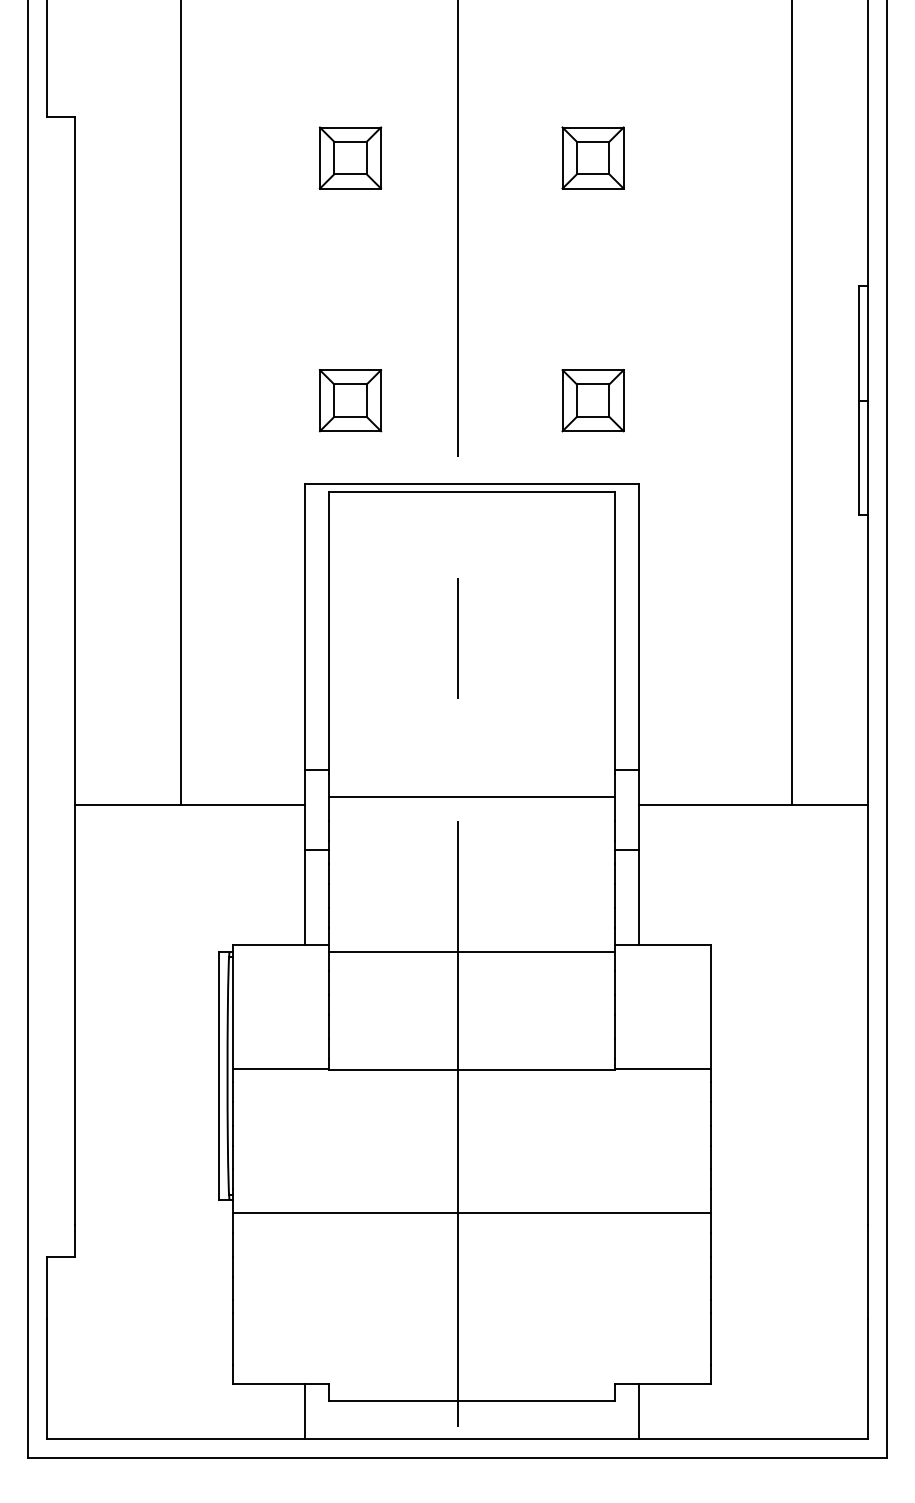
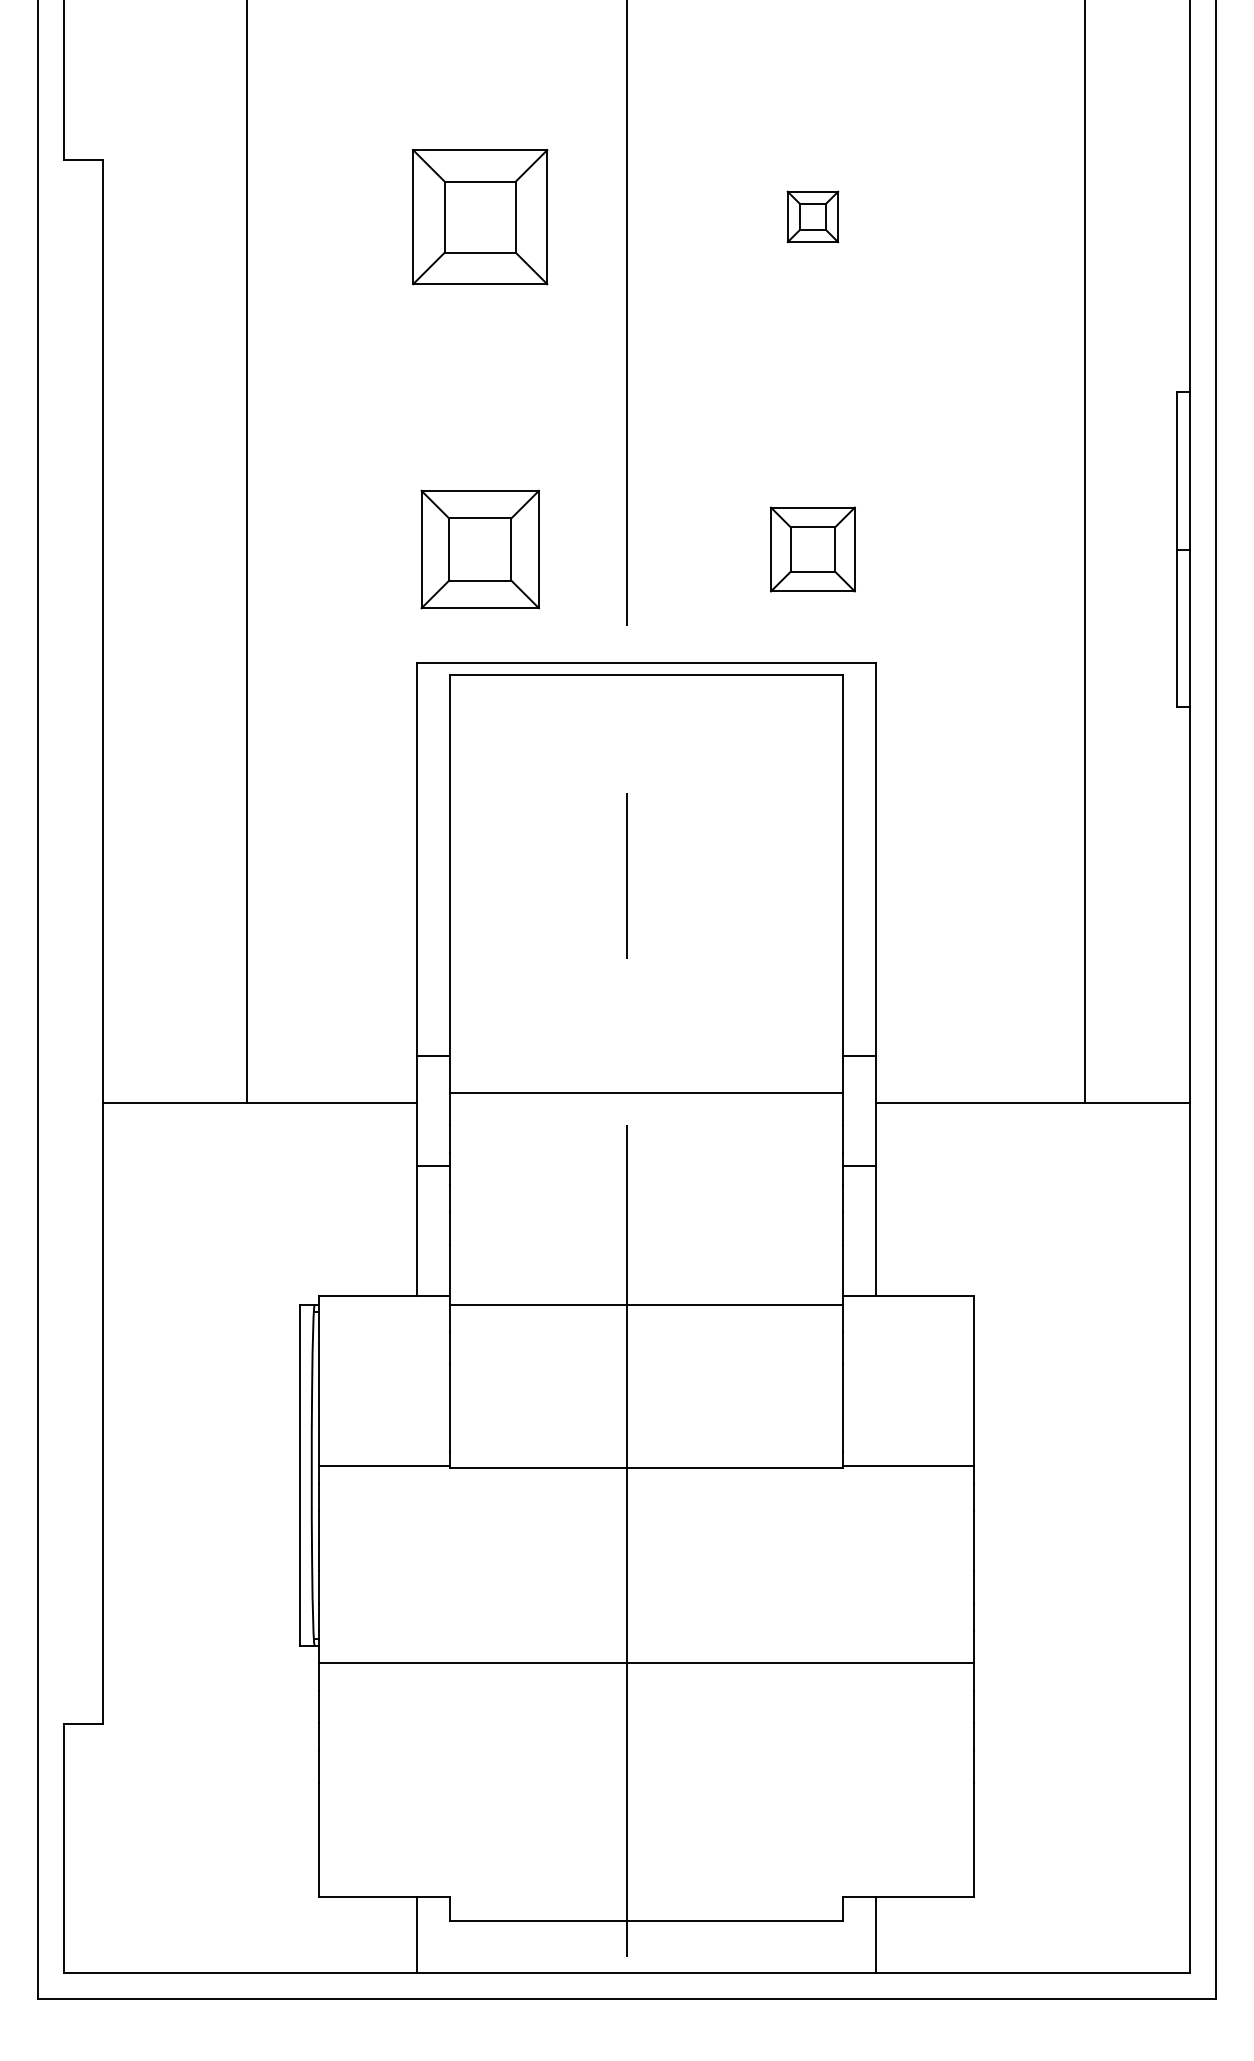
part: (350, 157) -> (480, 216), size x1.6
part: (592, 157) -> (812, 216), size x0.6
part: (350, 400) -> (480, 549), size x1.4

